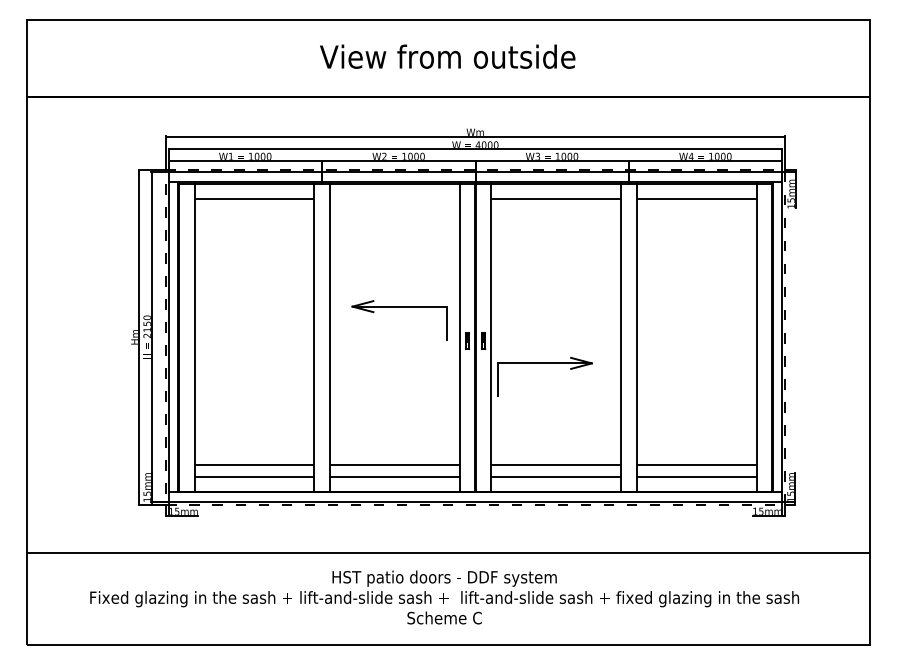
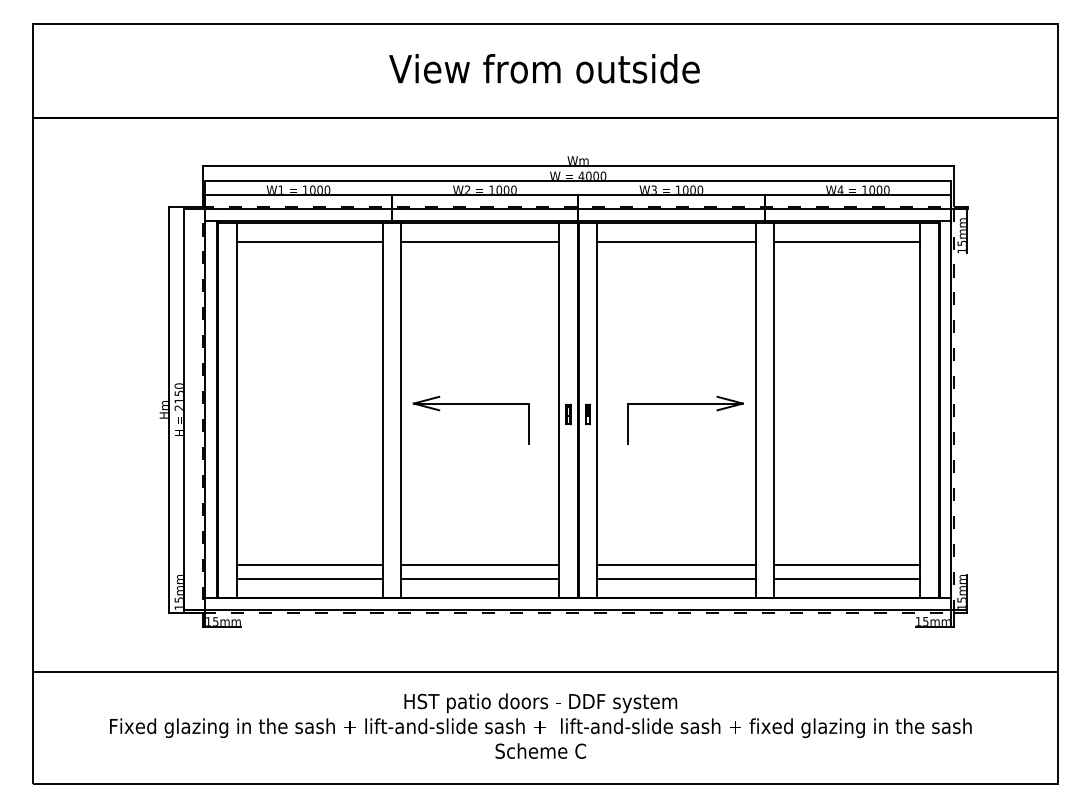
line: (395, 199) -> (480, 242), added
part: (399, 307) -> (470, 404), moved
part: (544, 364) -> (685, 404), moved

